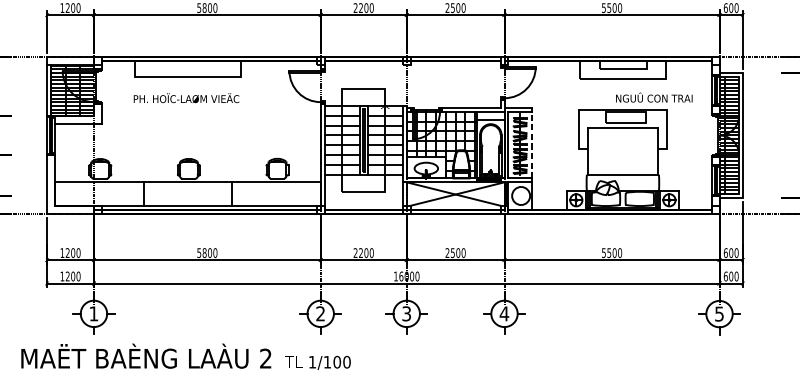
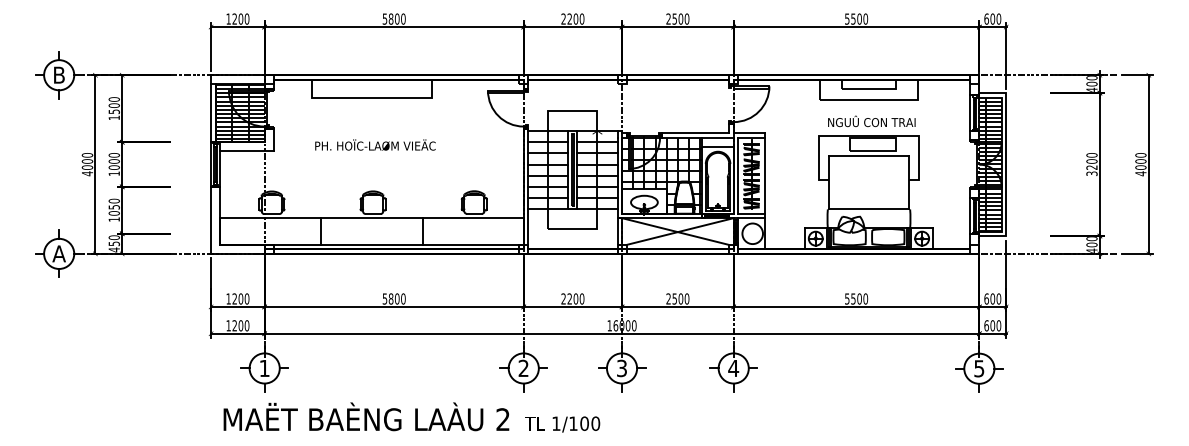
text: (186, 97) -> (375, 144), moved
text: (653, 97) -> (871, 121), moved
line: (531, 144) -> (764, 175), dashed -> solid
text: (185, 356) -> (411, 417), moved

